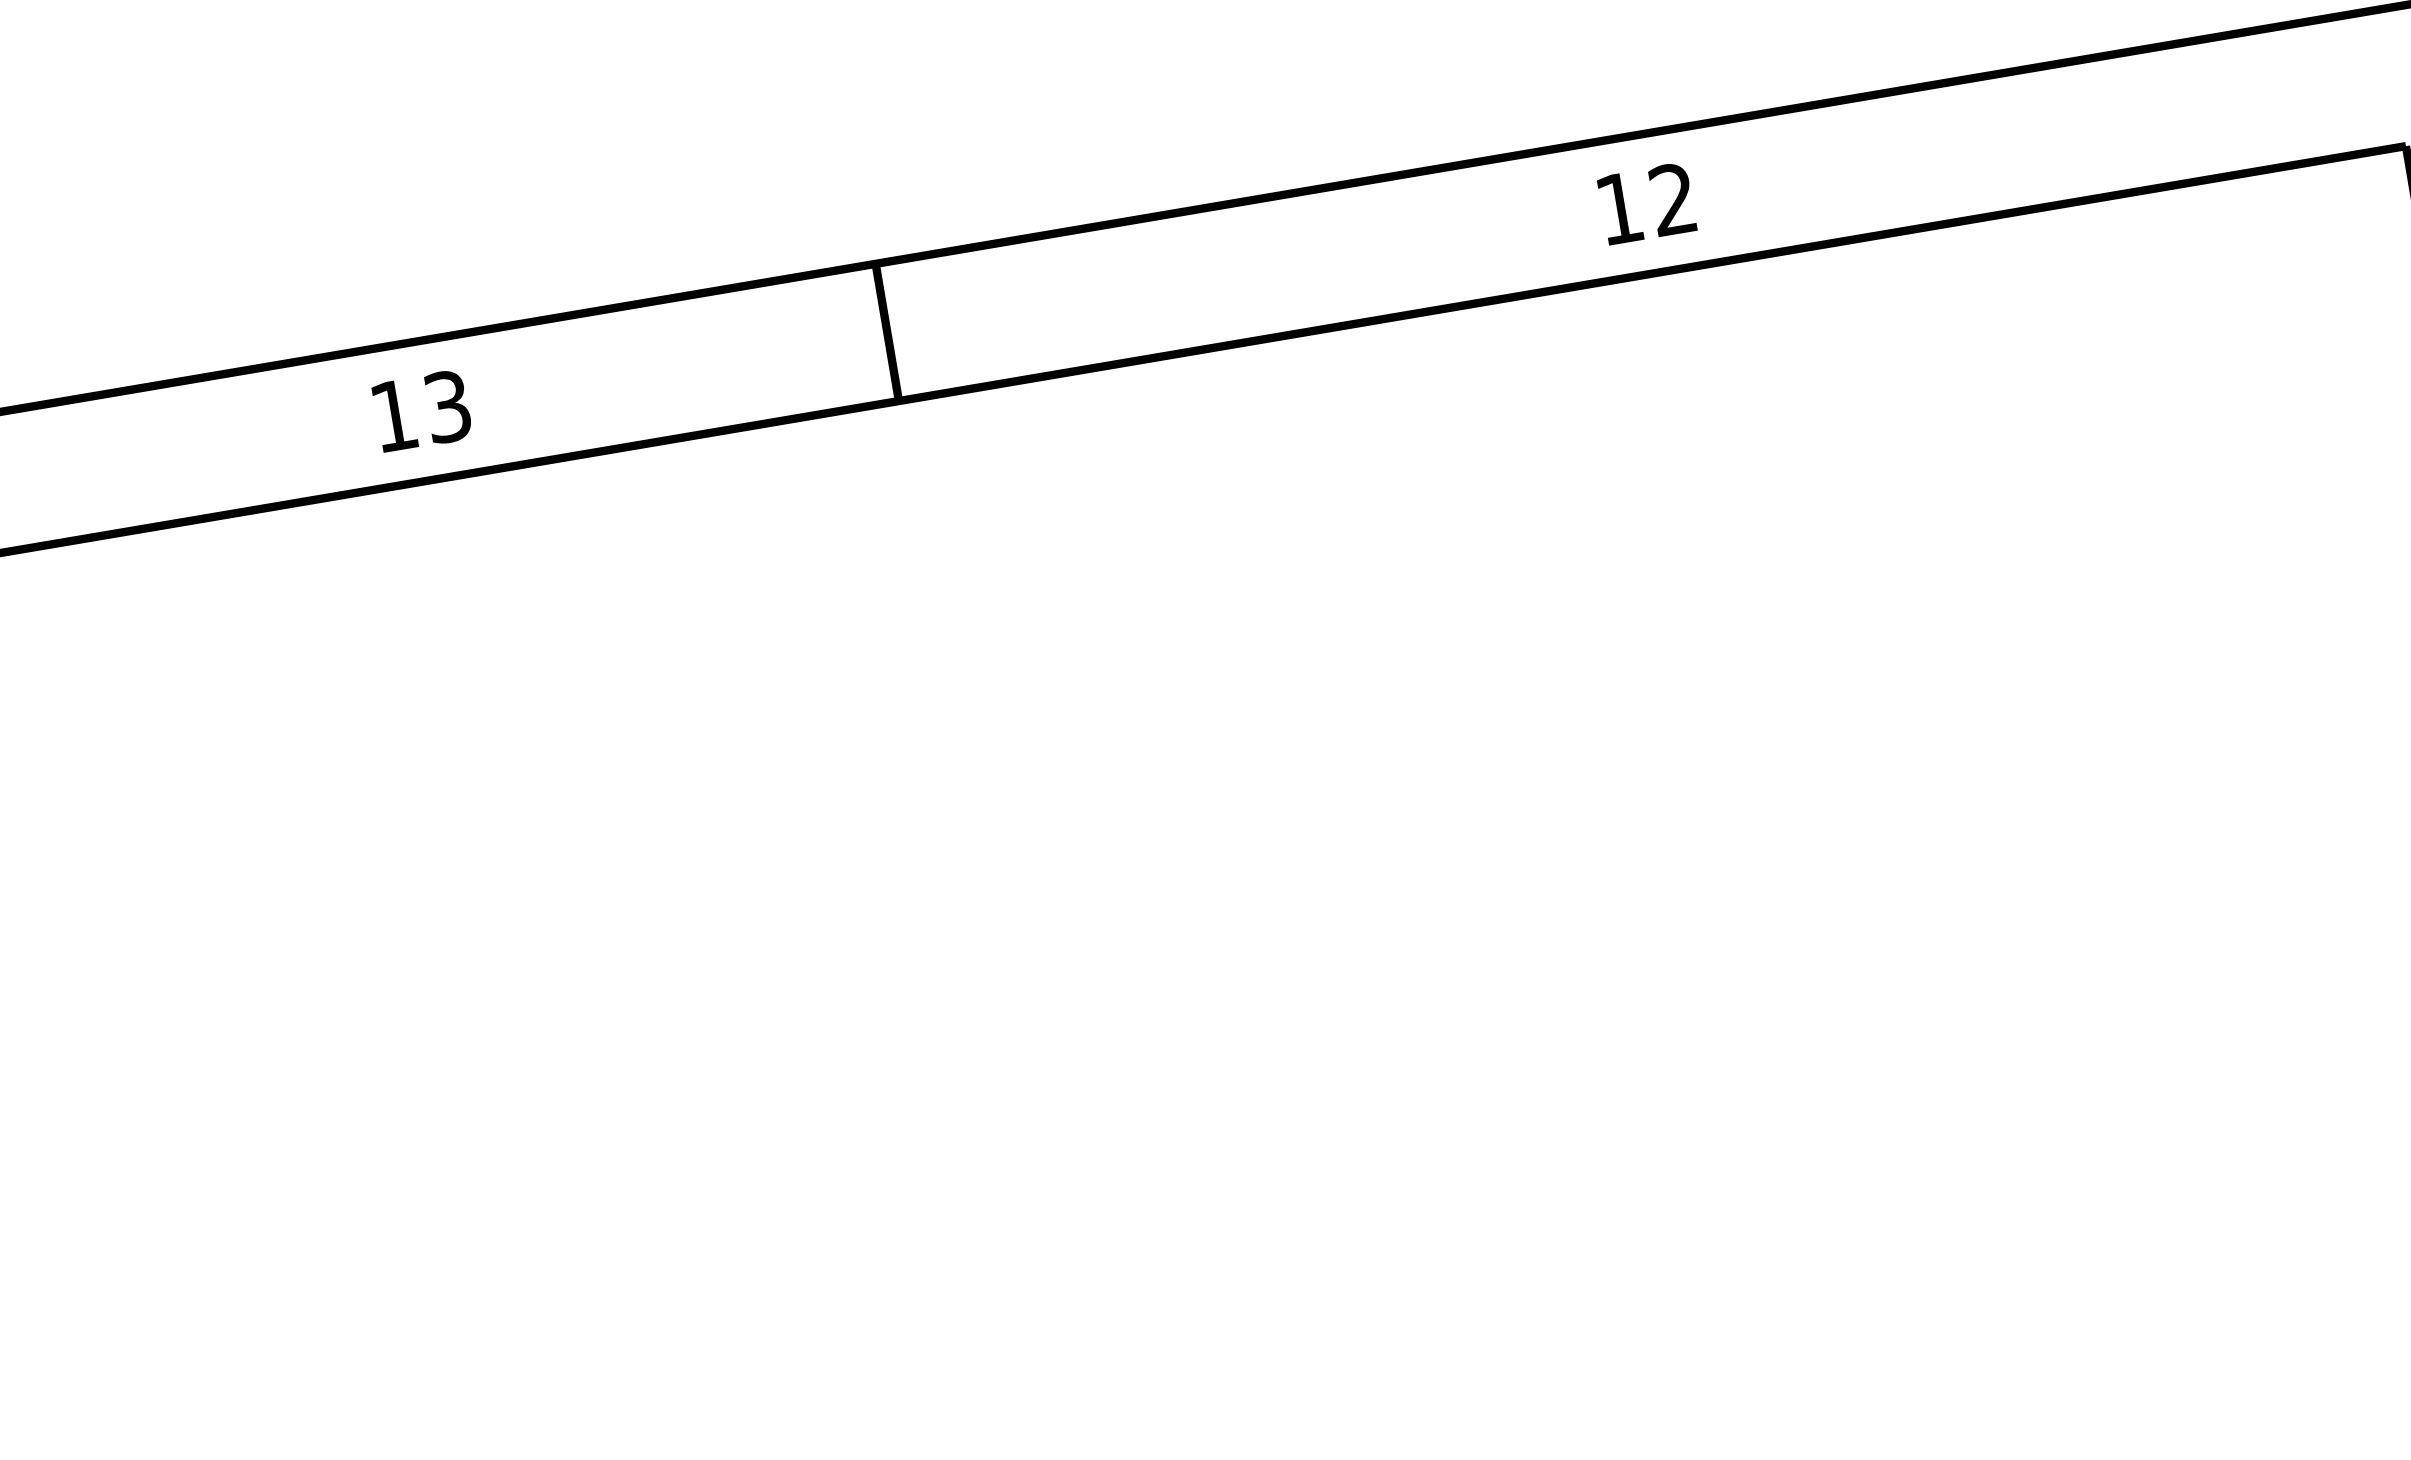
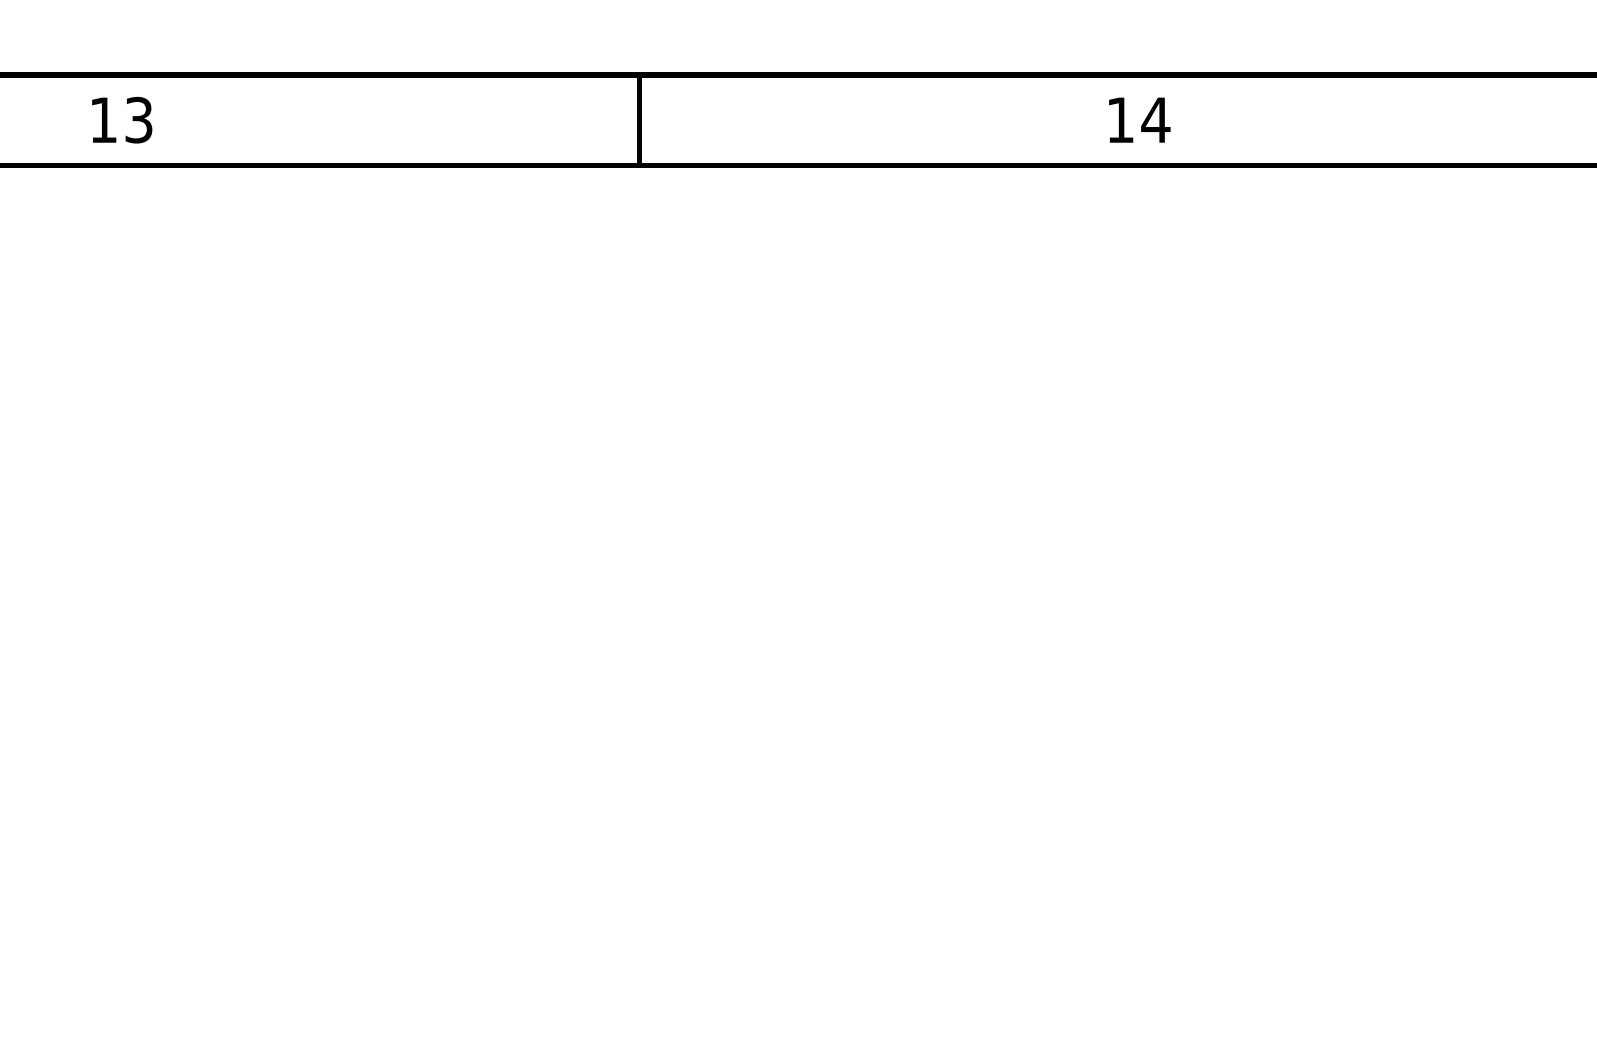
text: (1672, 198) -> (1155, 119), 12 -> 14
text: (422, 409) -> (122, 119), moved

